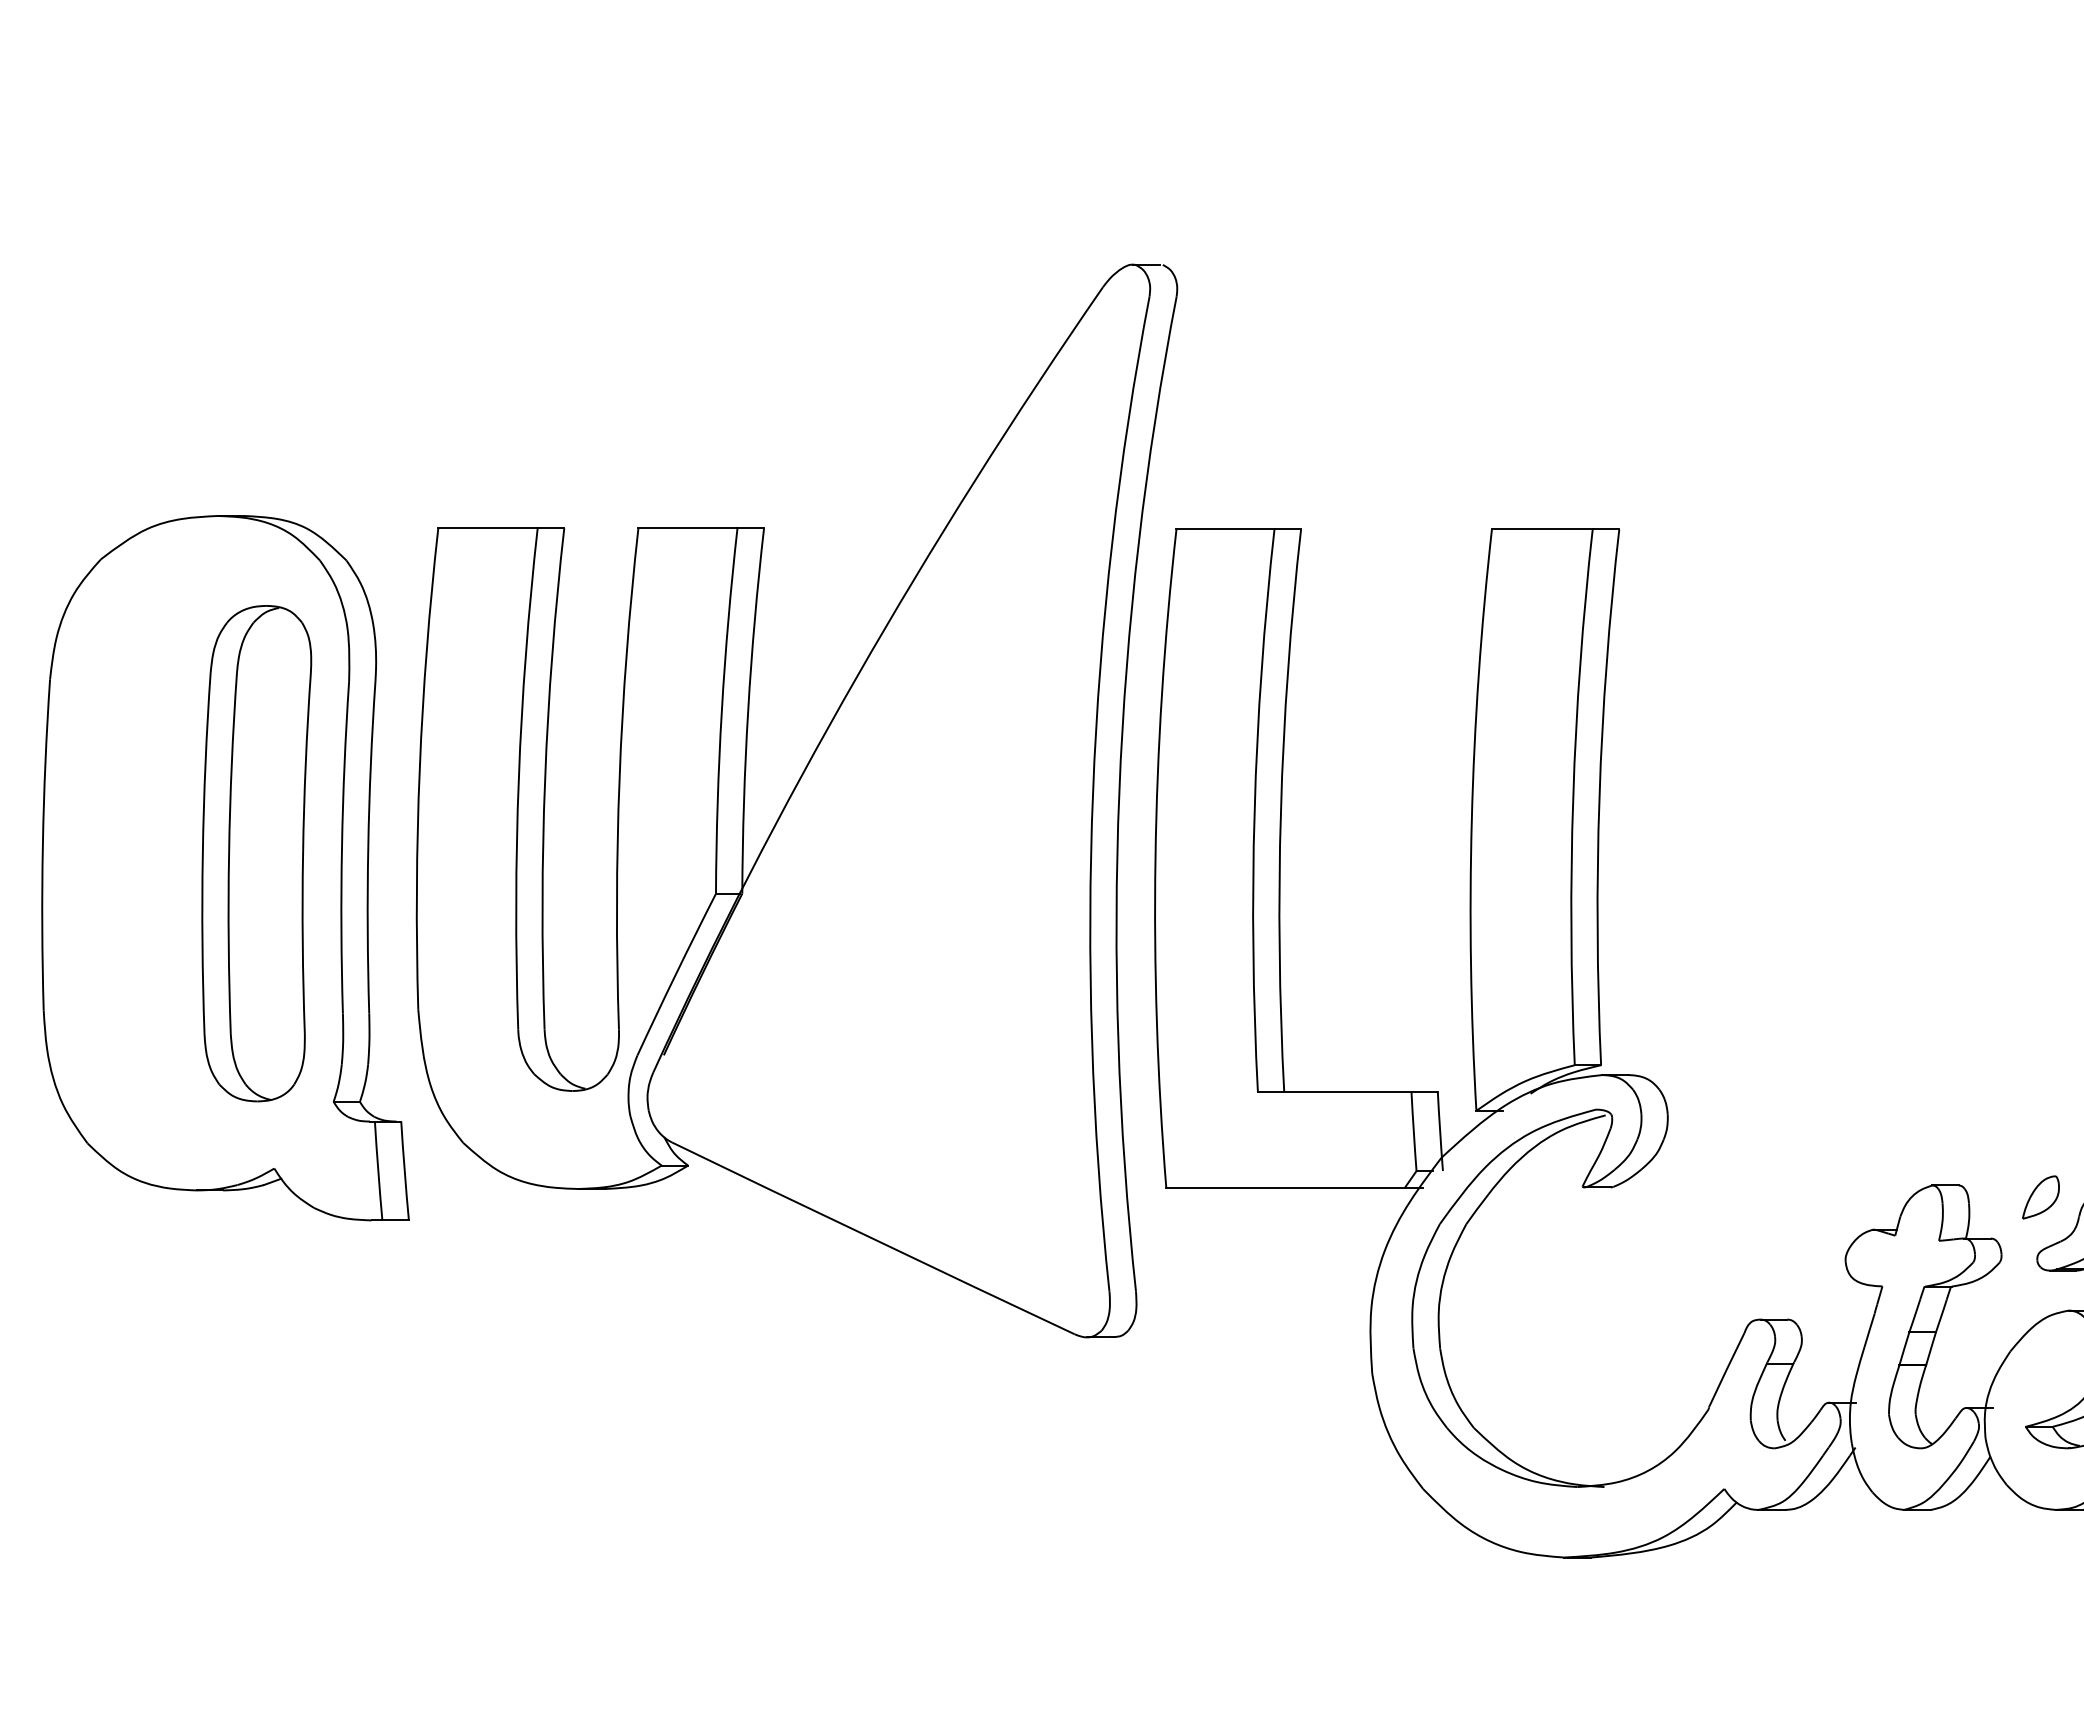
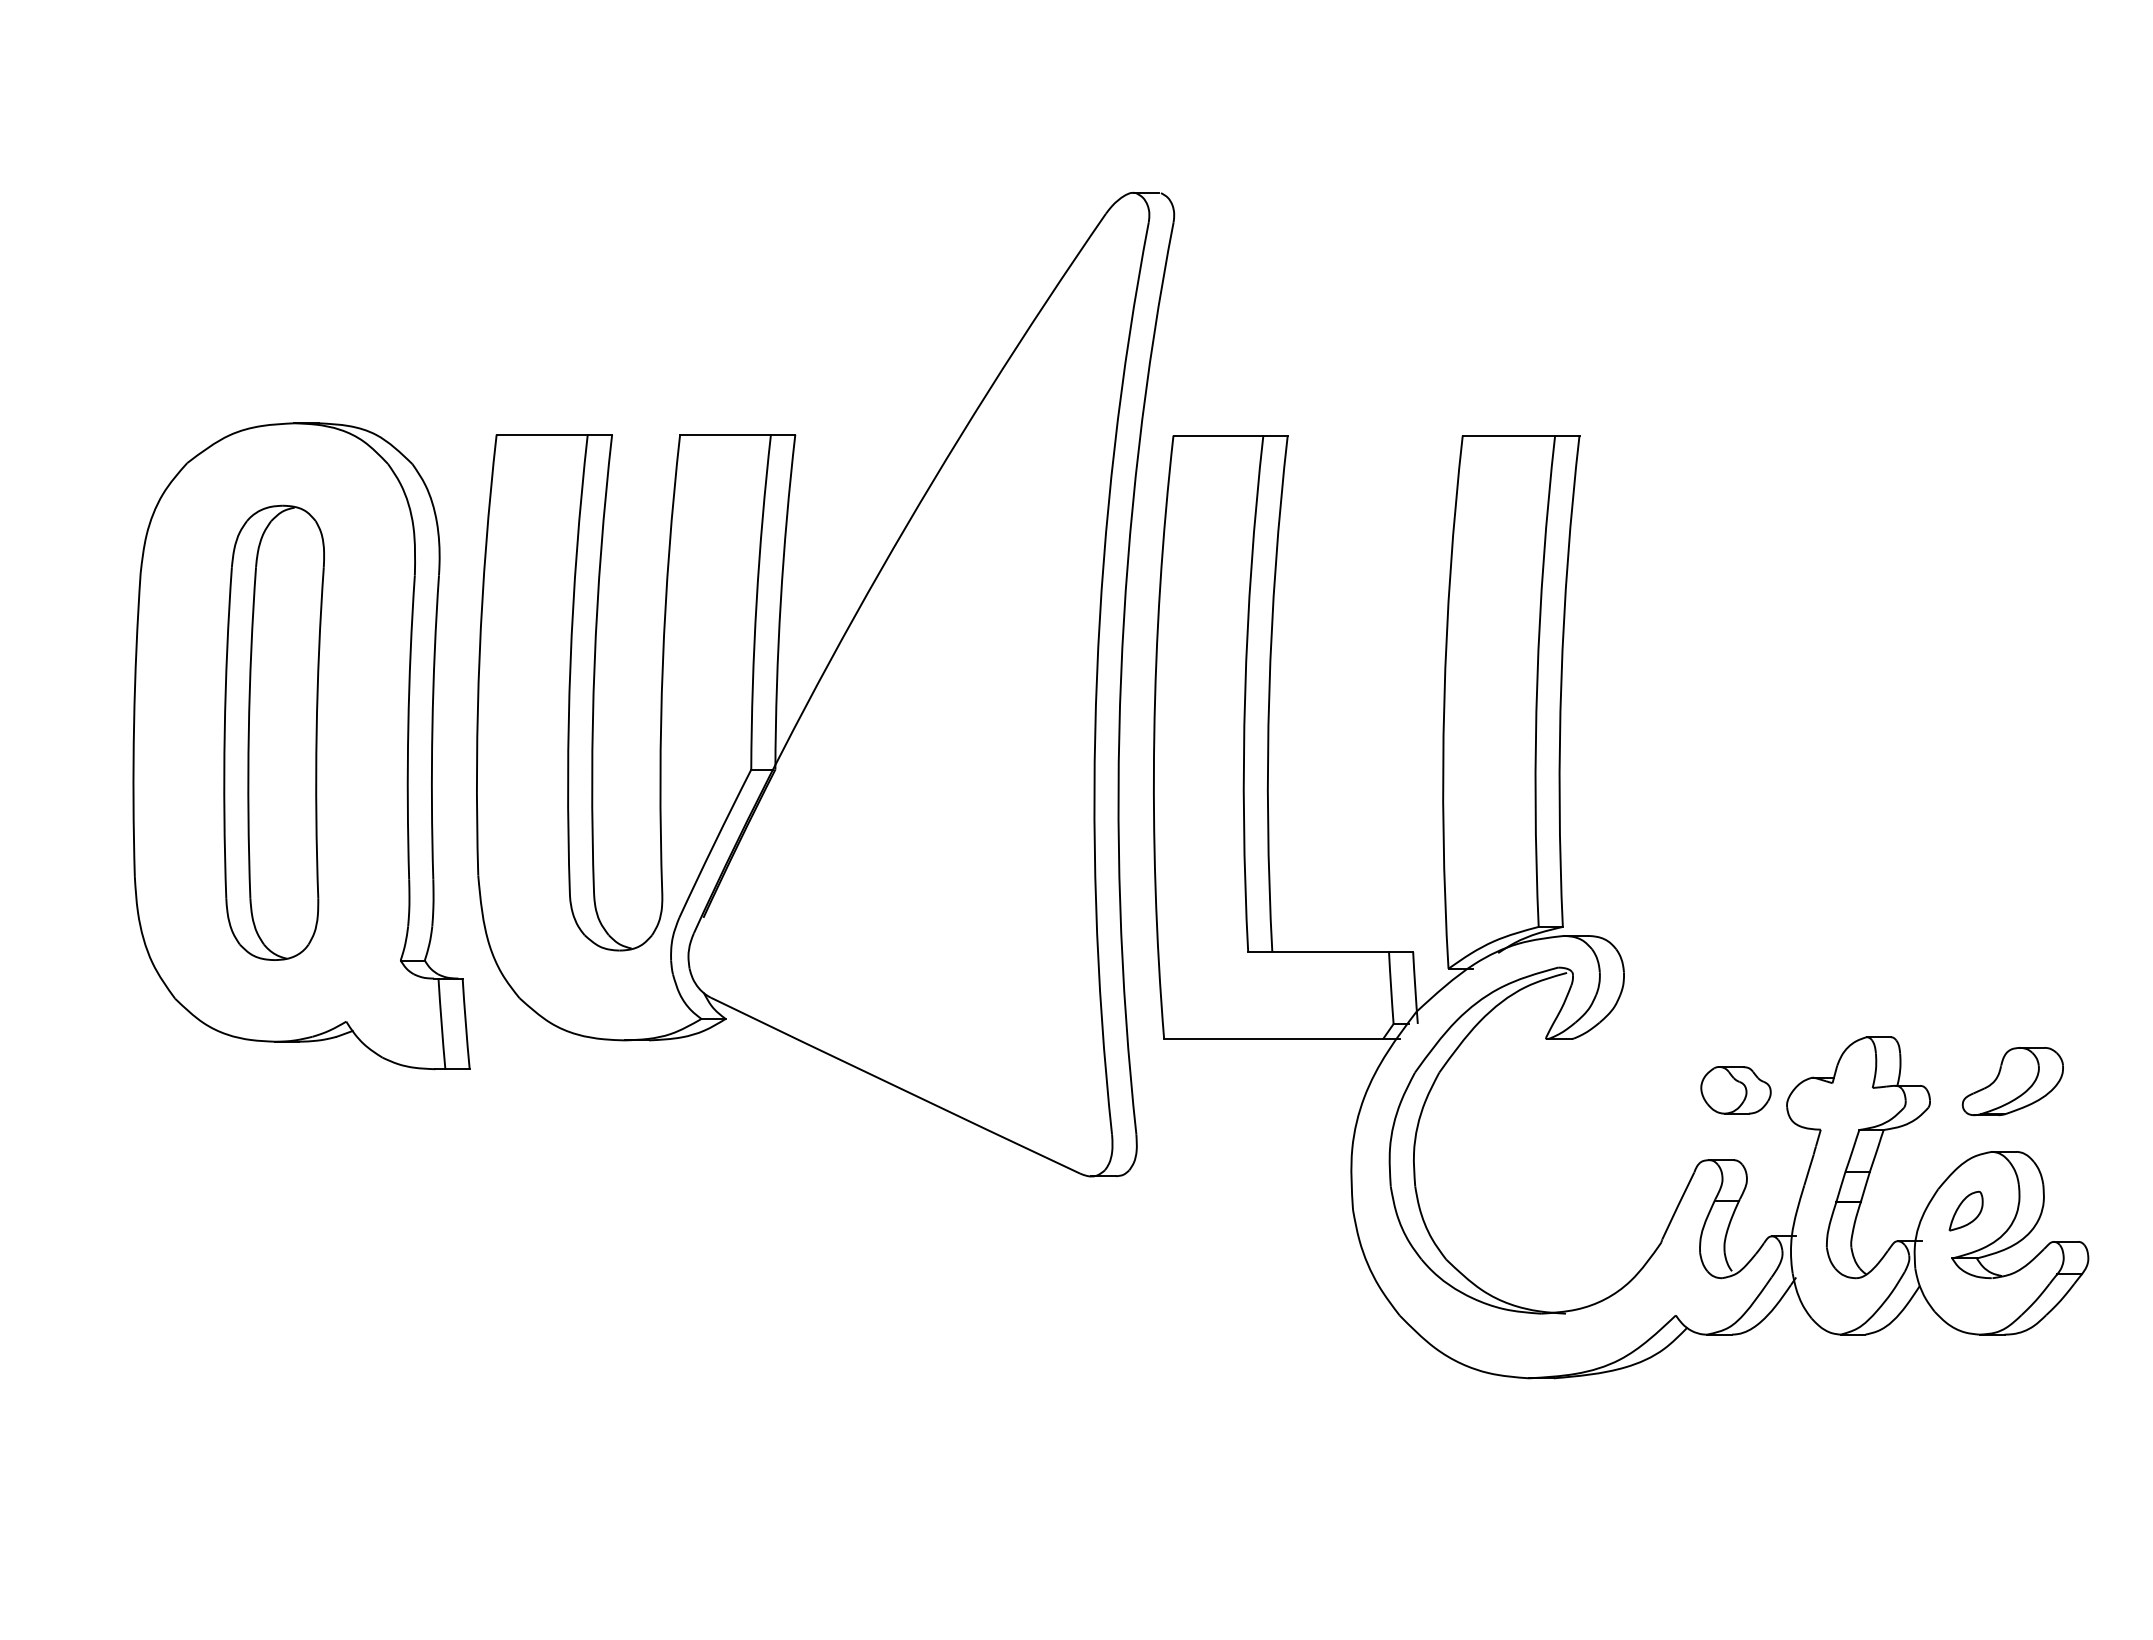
part: (256, 853) -> (273, 732), moved
part: (2040, 1196) -> (1965, 1210), moved
part: (1789, 1243) -> (1735, 1090), added

